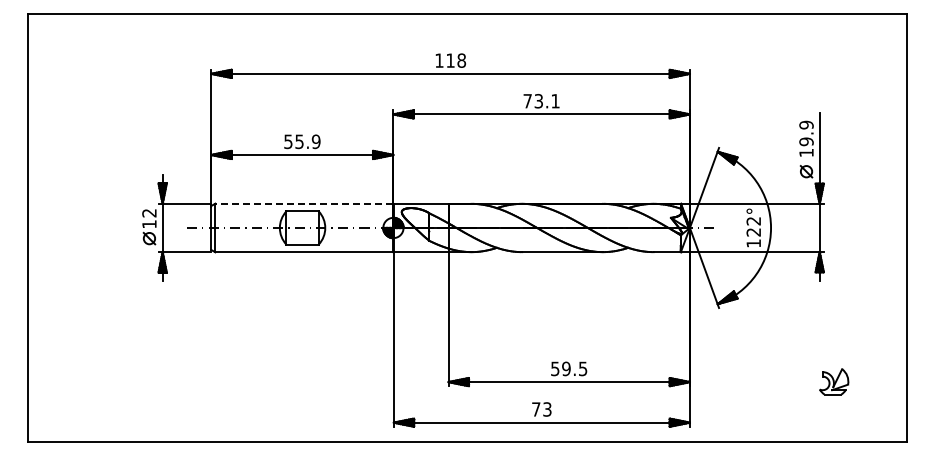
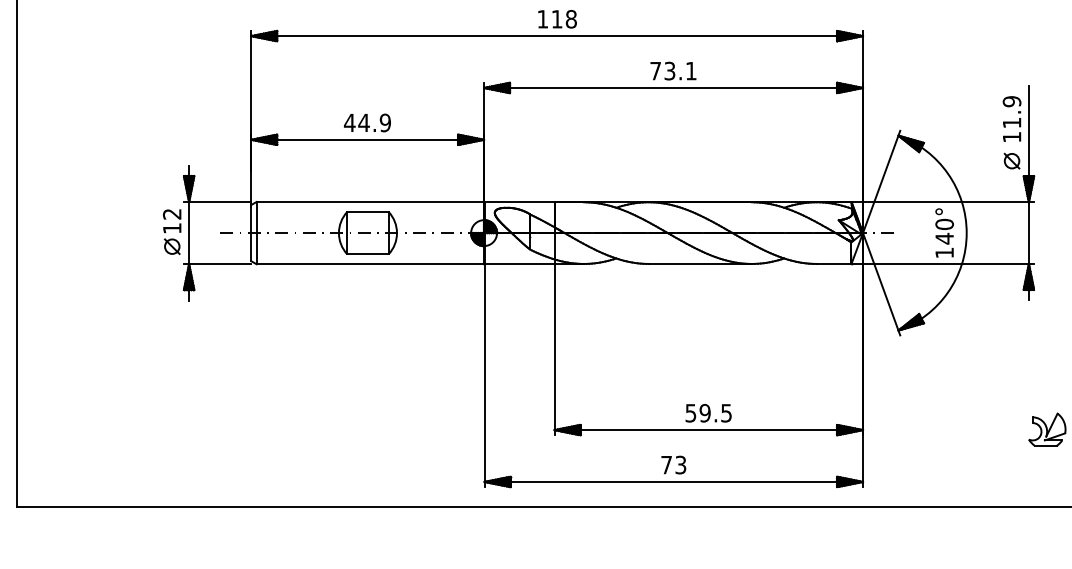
text: (293, 141) -> (356, 122), 55.9 -> 44.9
text: (806, 141) -> (1012, 122), 19.9 -> 11.9
line: (303, 203) -> (369, 201), dashed -> solid
text: (753, 226) -> (944, 231), 122° -> 140°

